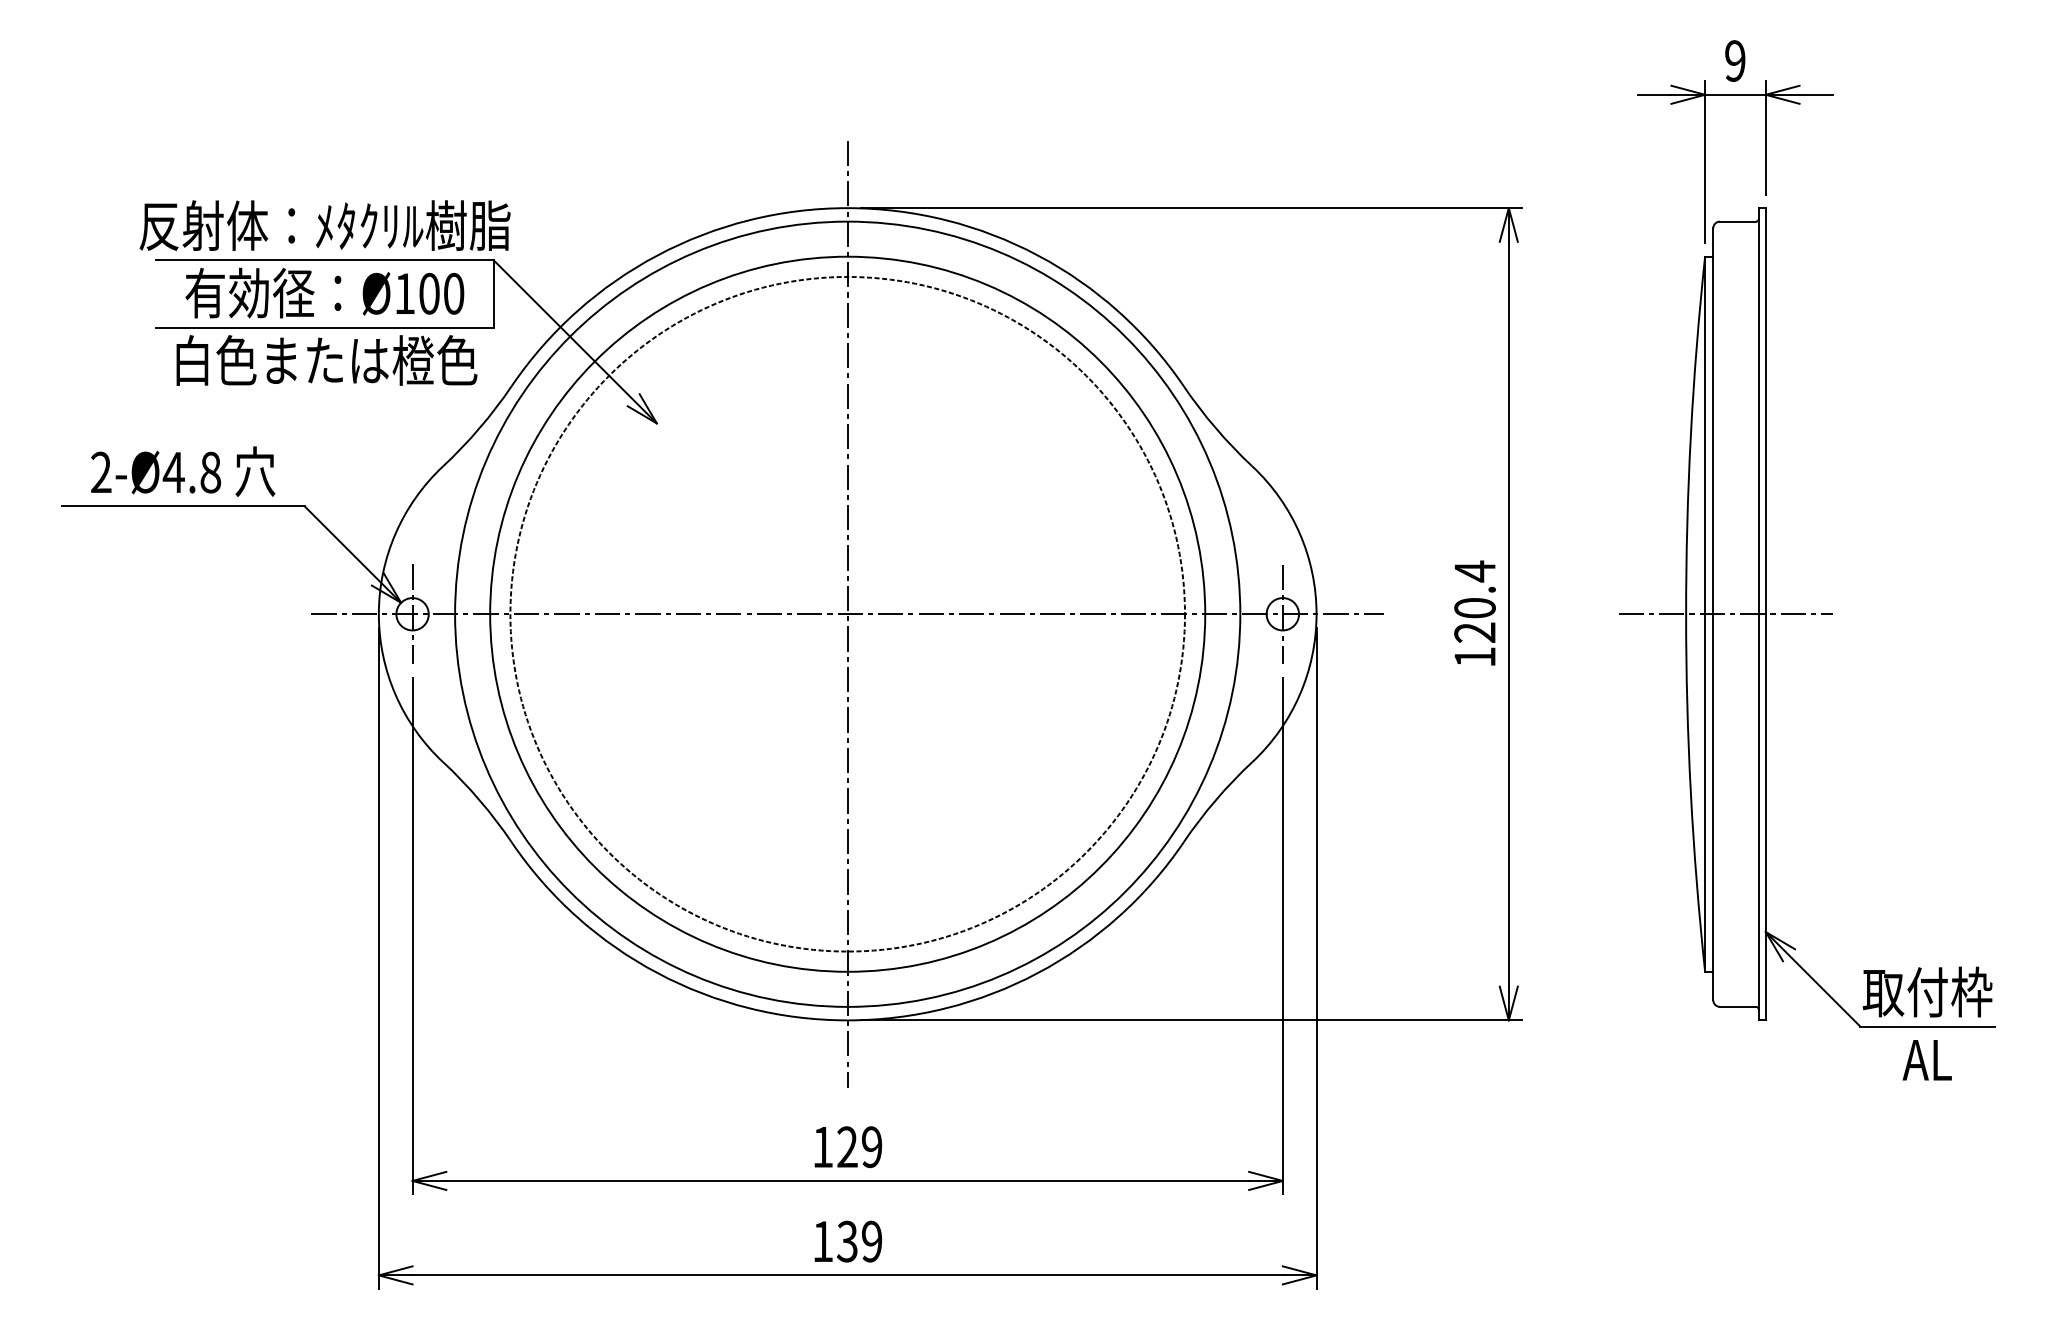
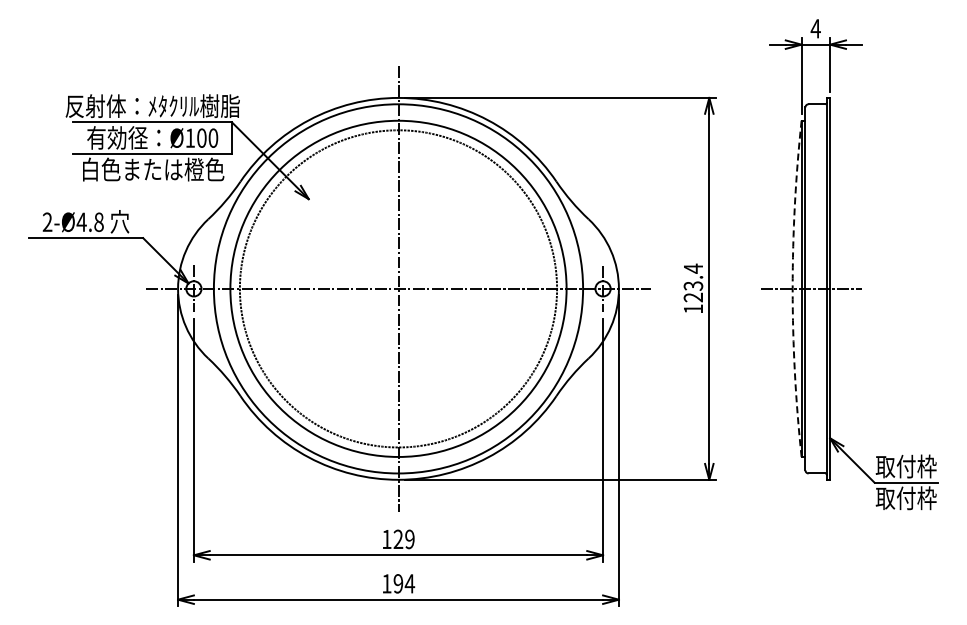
text: (1734, 60) -> (815, 28), 9 -> 4
text: (1475, 607) -> (693, 285), 120.4 -> 123.4
arc: (1685, 613) -> (792, 288), solid -> dashed
text: (1926, 1060) -> (905, 498), AL -> 取付枠
text: (860, 1240) -> (404, 583), 139 -> 194

